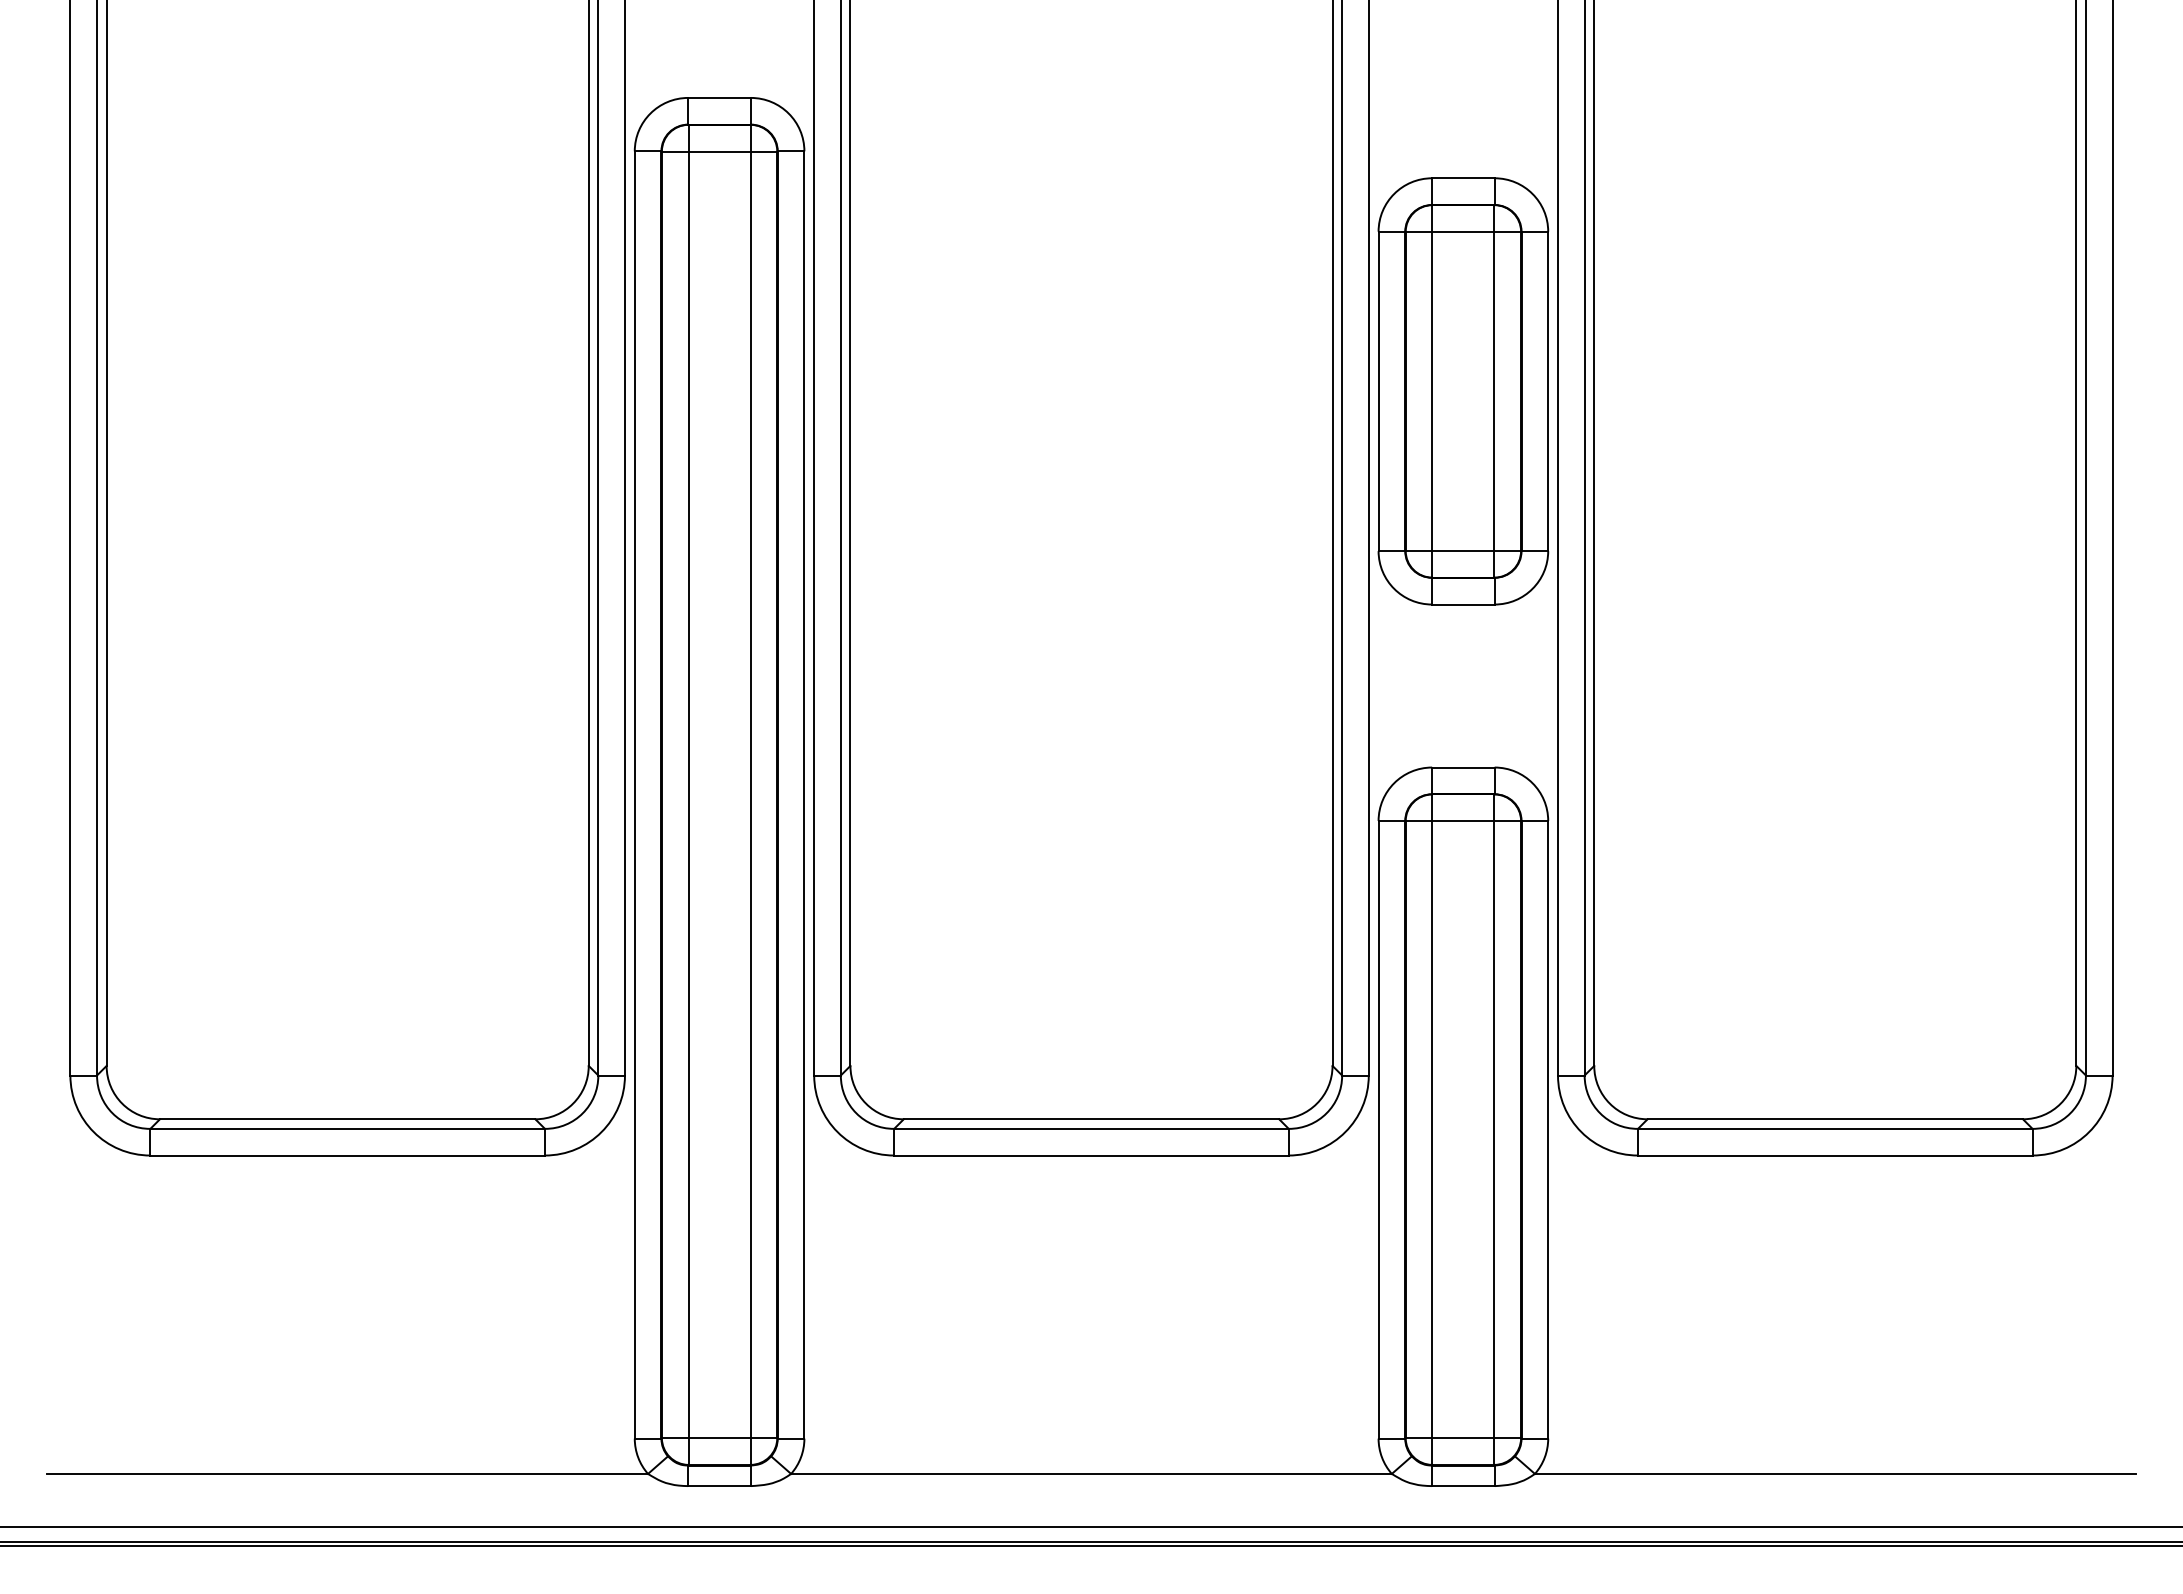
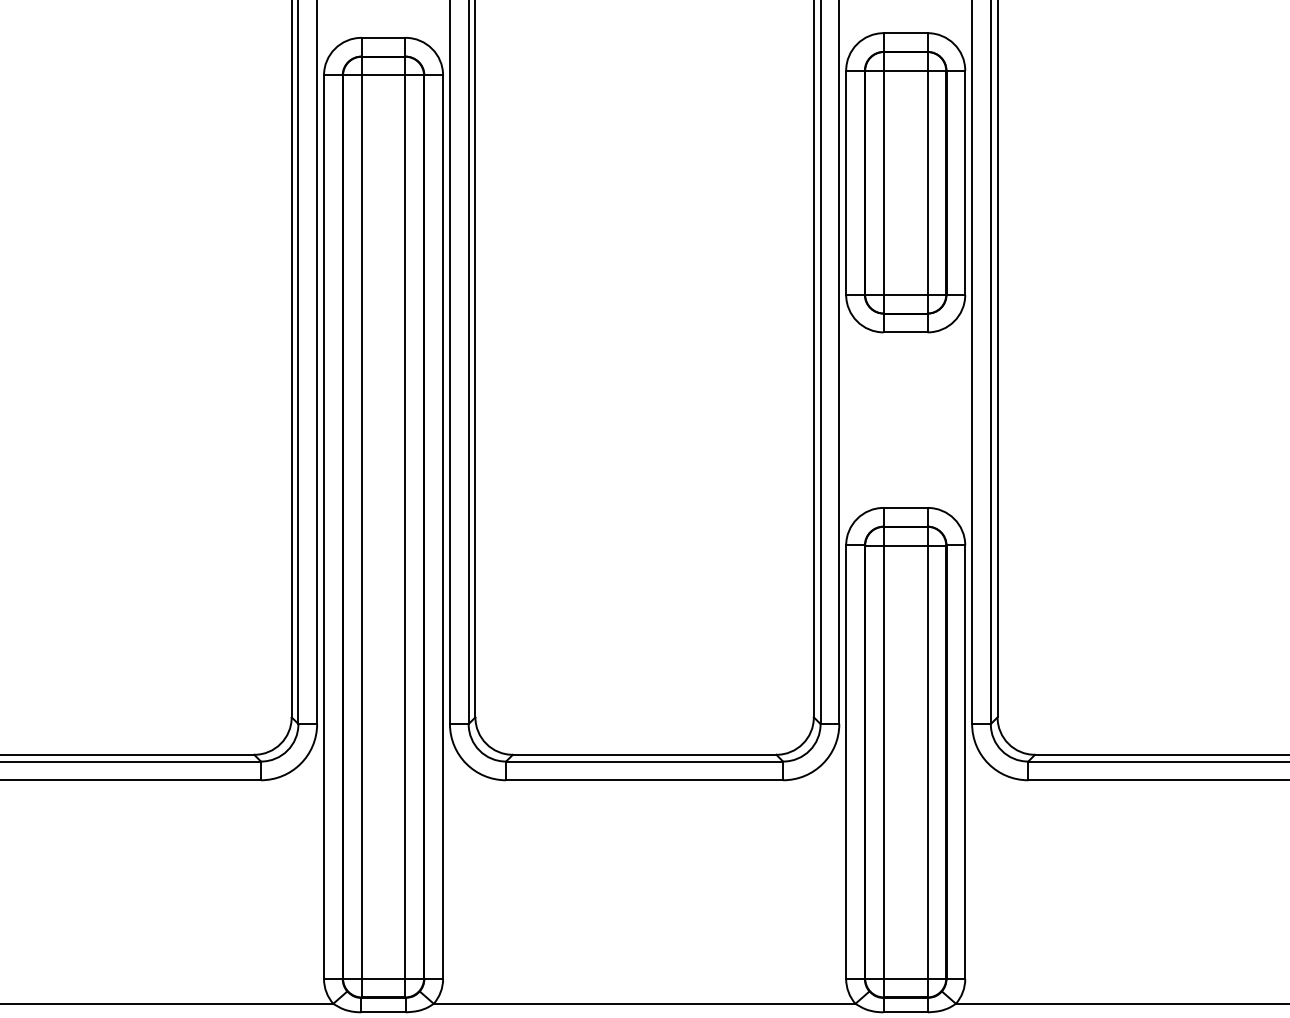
part: (1463, 391) -> (905, 182), moved

